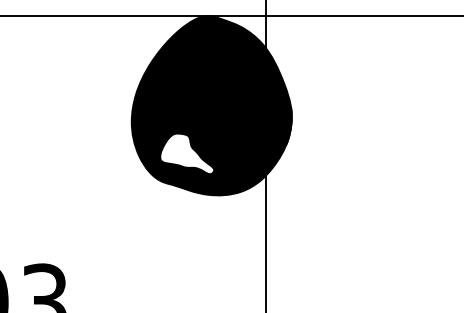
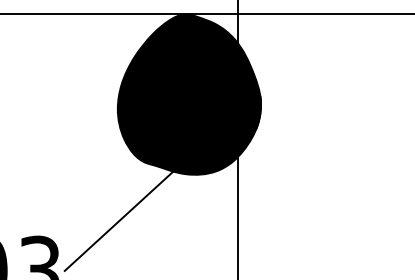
fill: (187, 153) -> (167, 137), added
line: (132, 246) -> (118, 220), added

